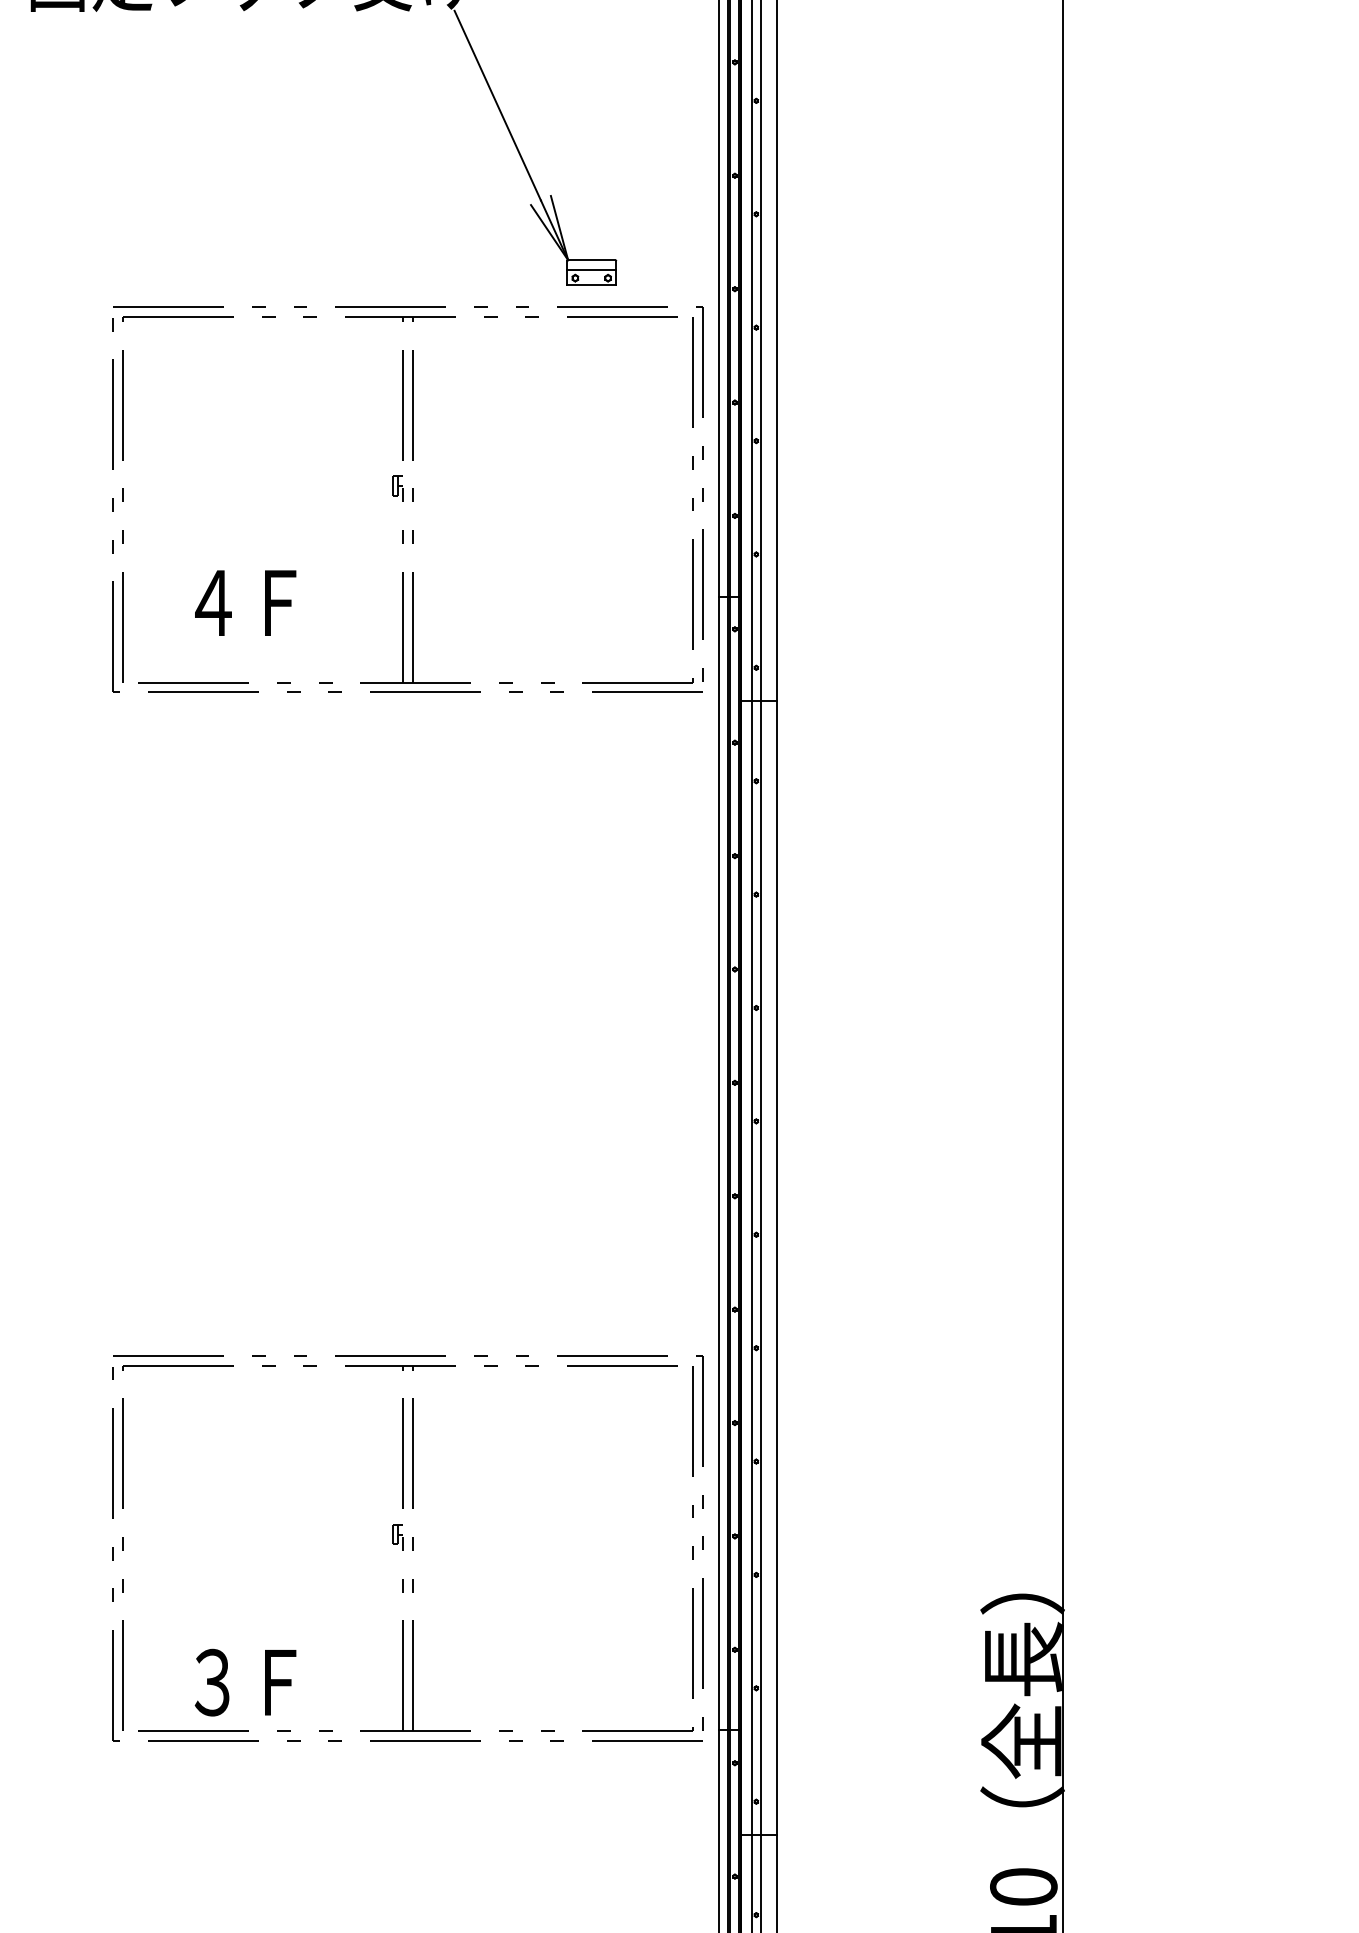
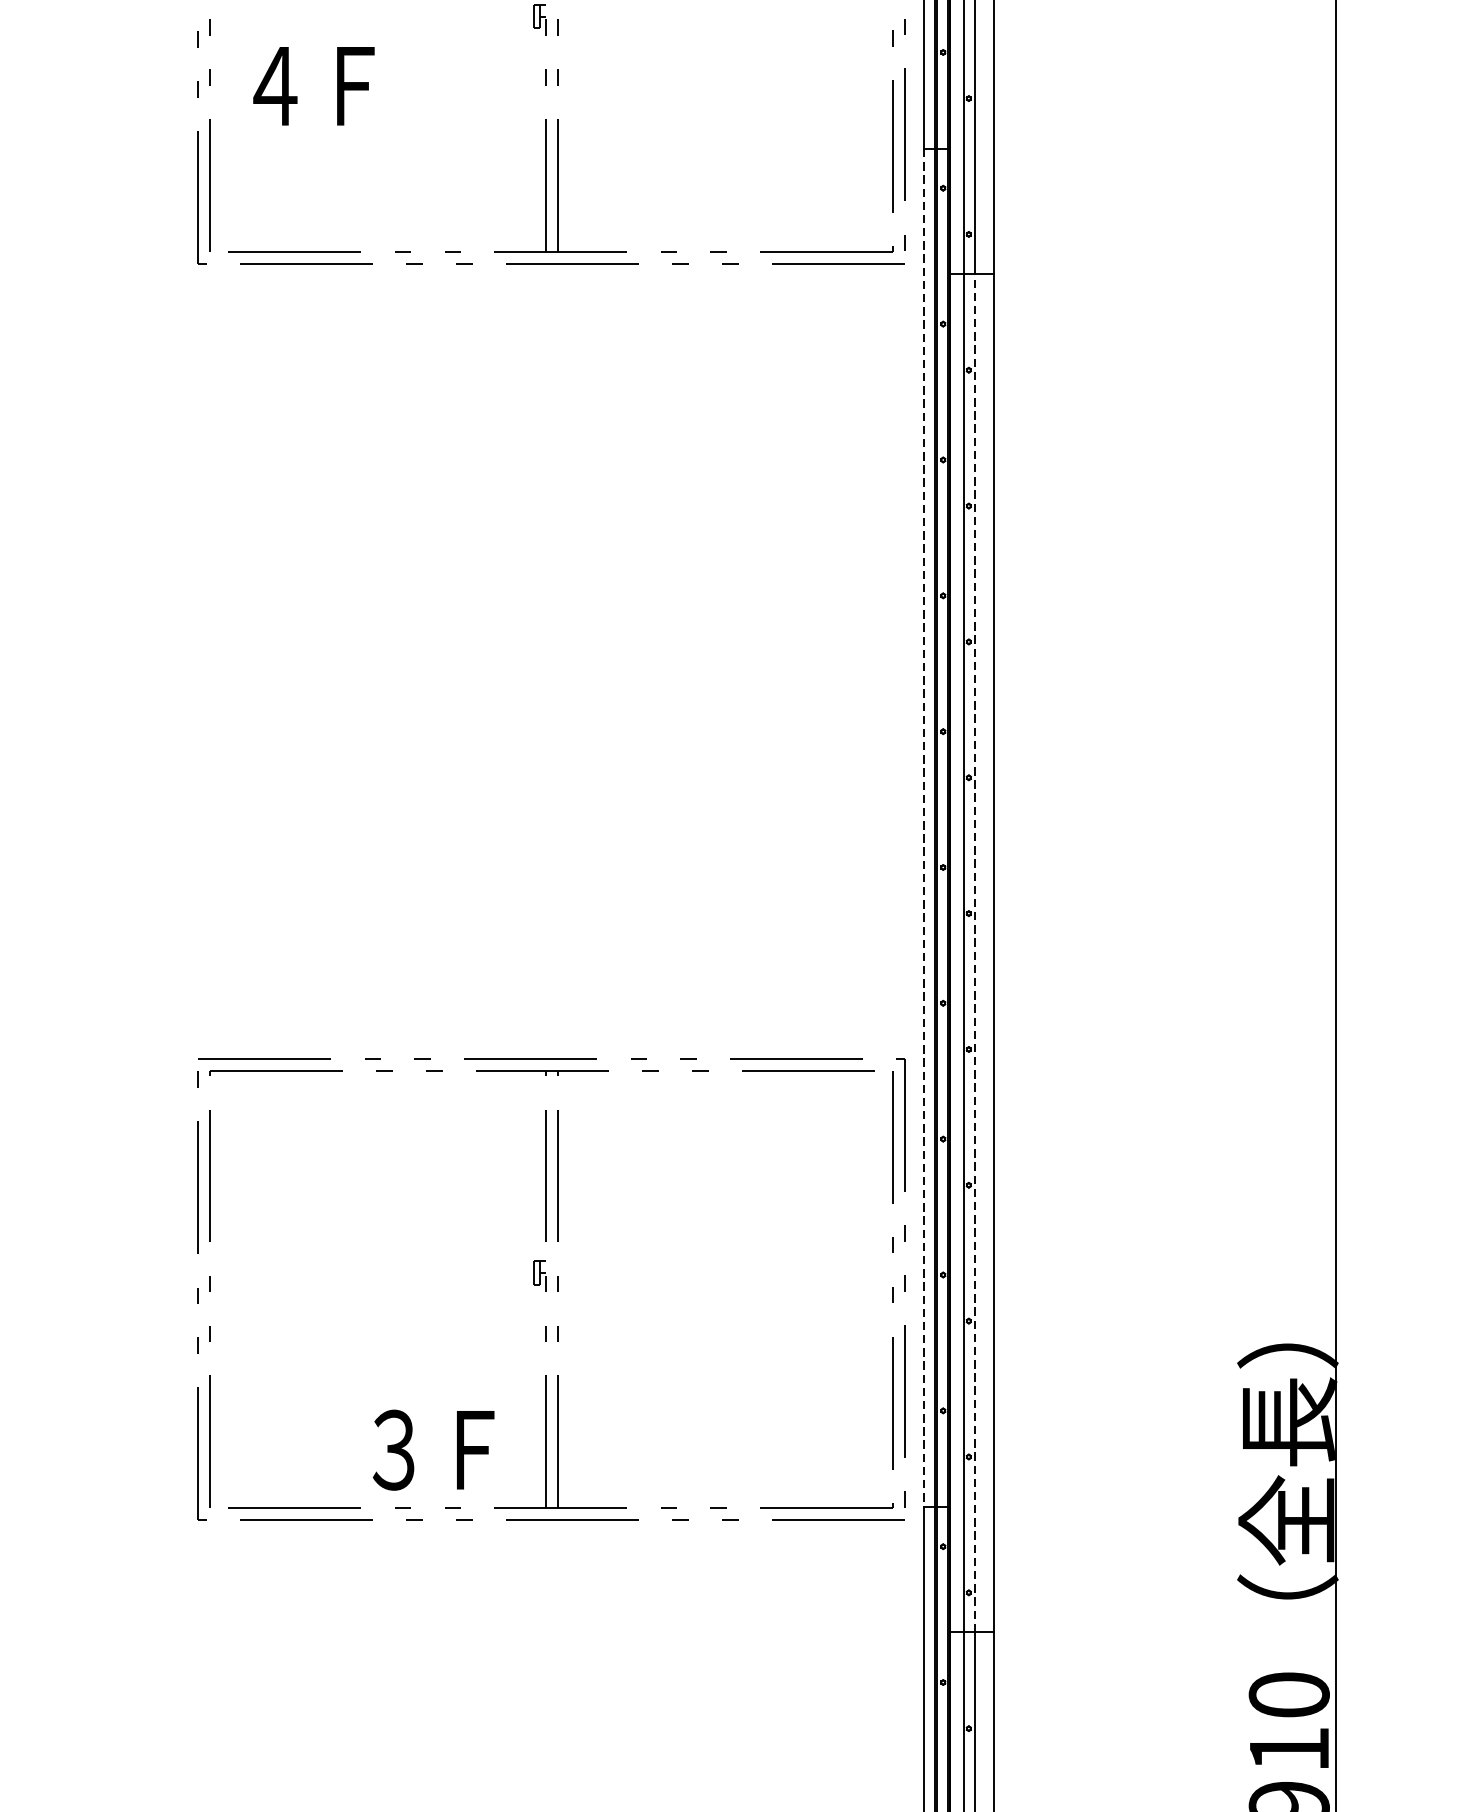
text: (245, 602) -> (313, 85), moved
line: (718, 1163) -> (923, 828), solid -> dashed
line: (761, 1267) -> (975, 952), solid -> dashed
text: (245, 1682) -> (433, 1449), moved

